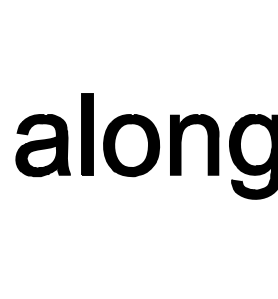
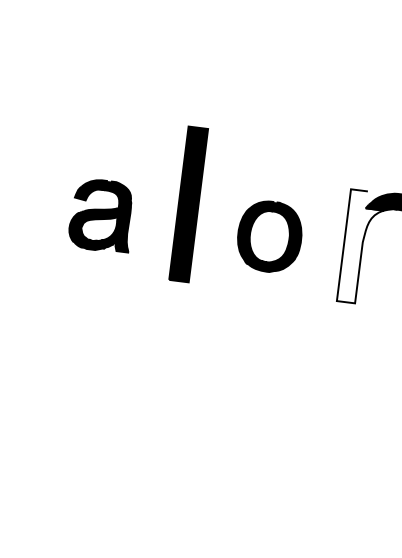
fill: (179, 144) -> (360, 245), removed
part: (42, 145) -> (100, 214), size x0.6
part: (131, 145) -> (269, 236), size x0.6

